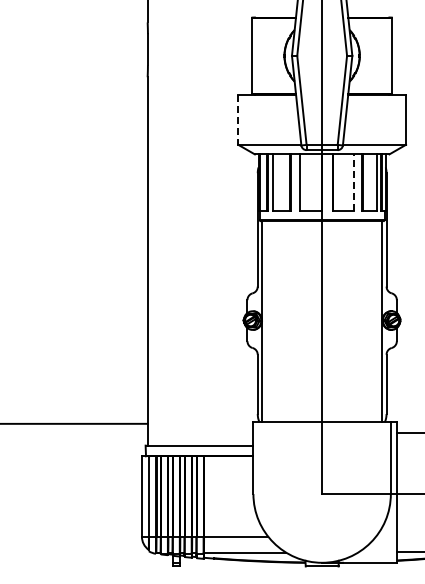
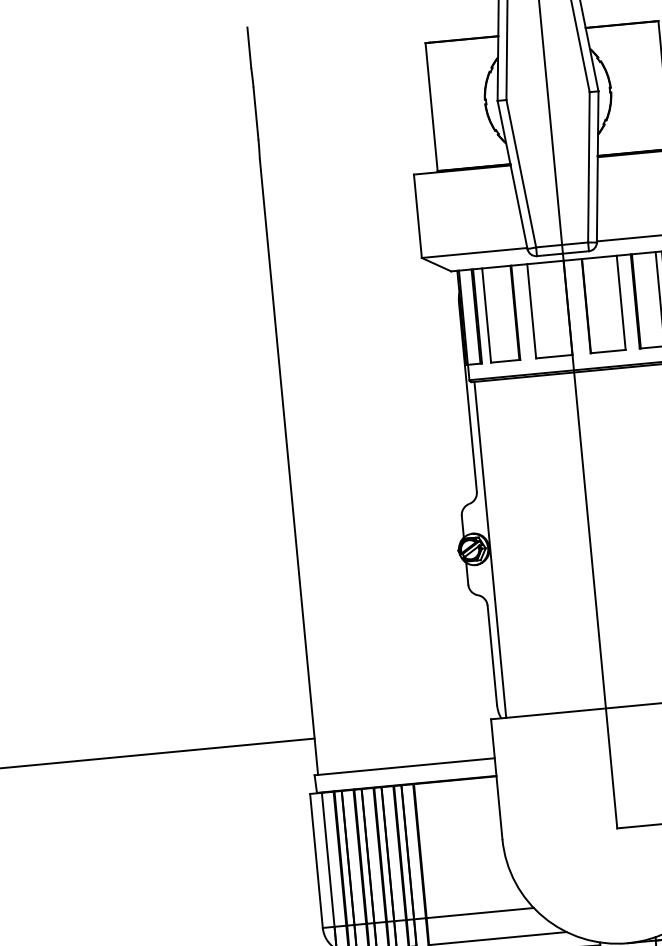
line: (238, 119) -> (418, 215), dashed -> solid
line: (353, 182) -> (620, 302), dashed -> solid

